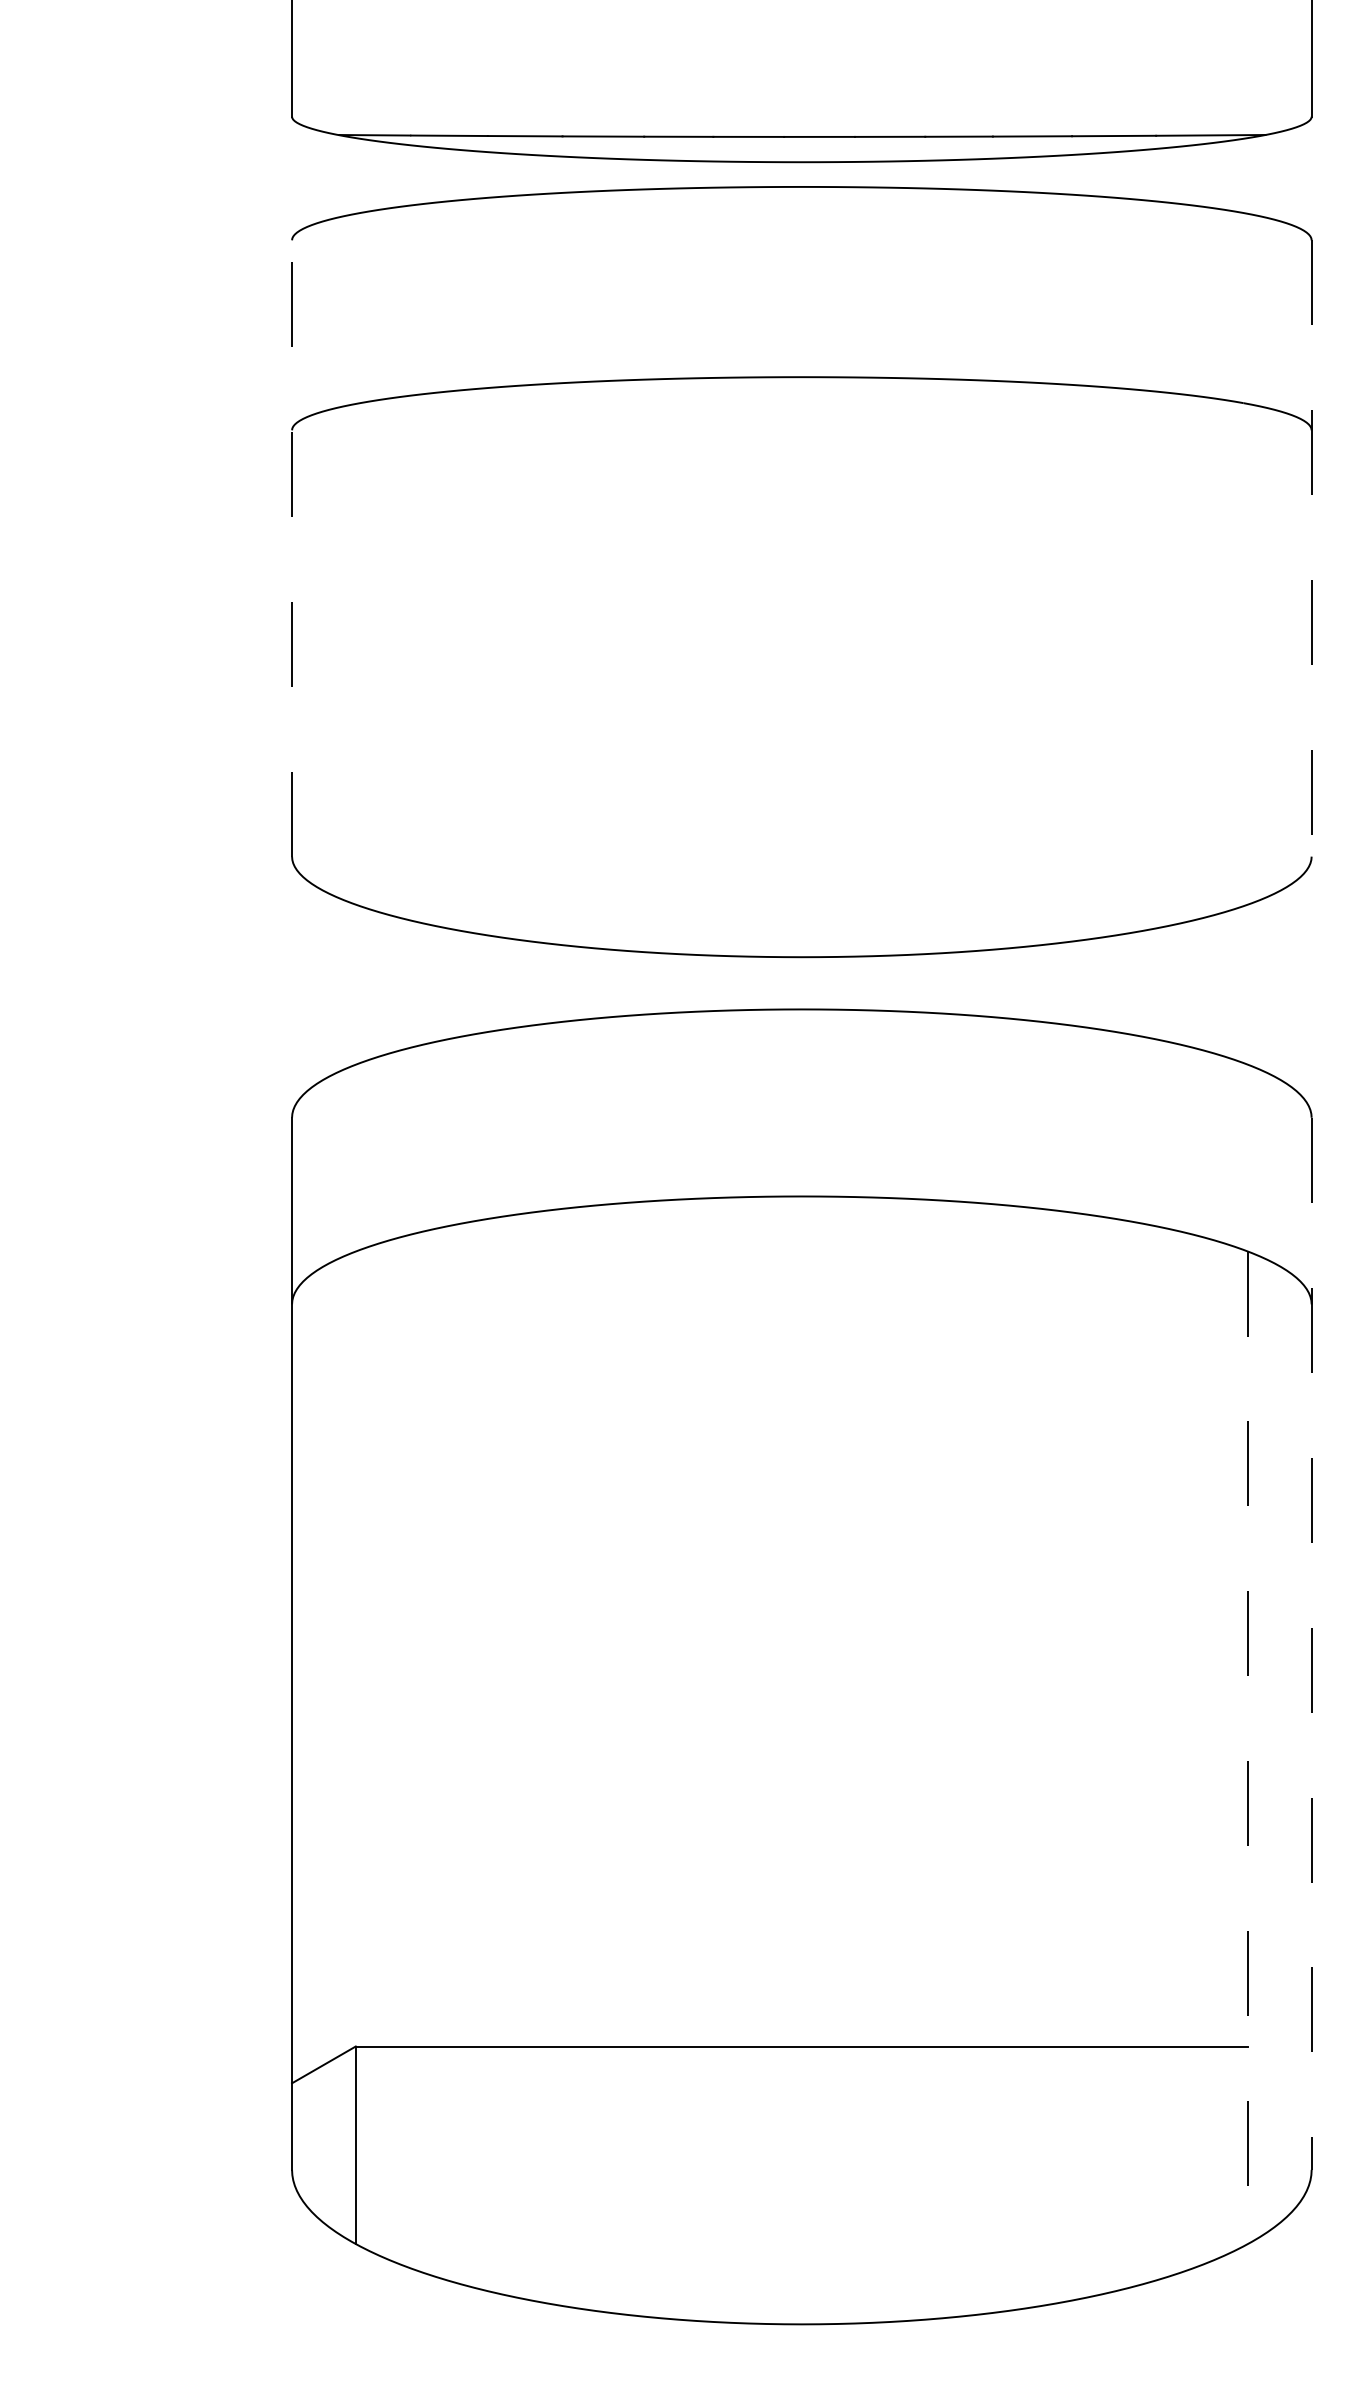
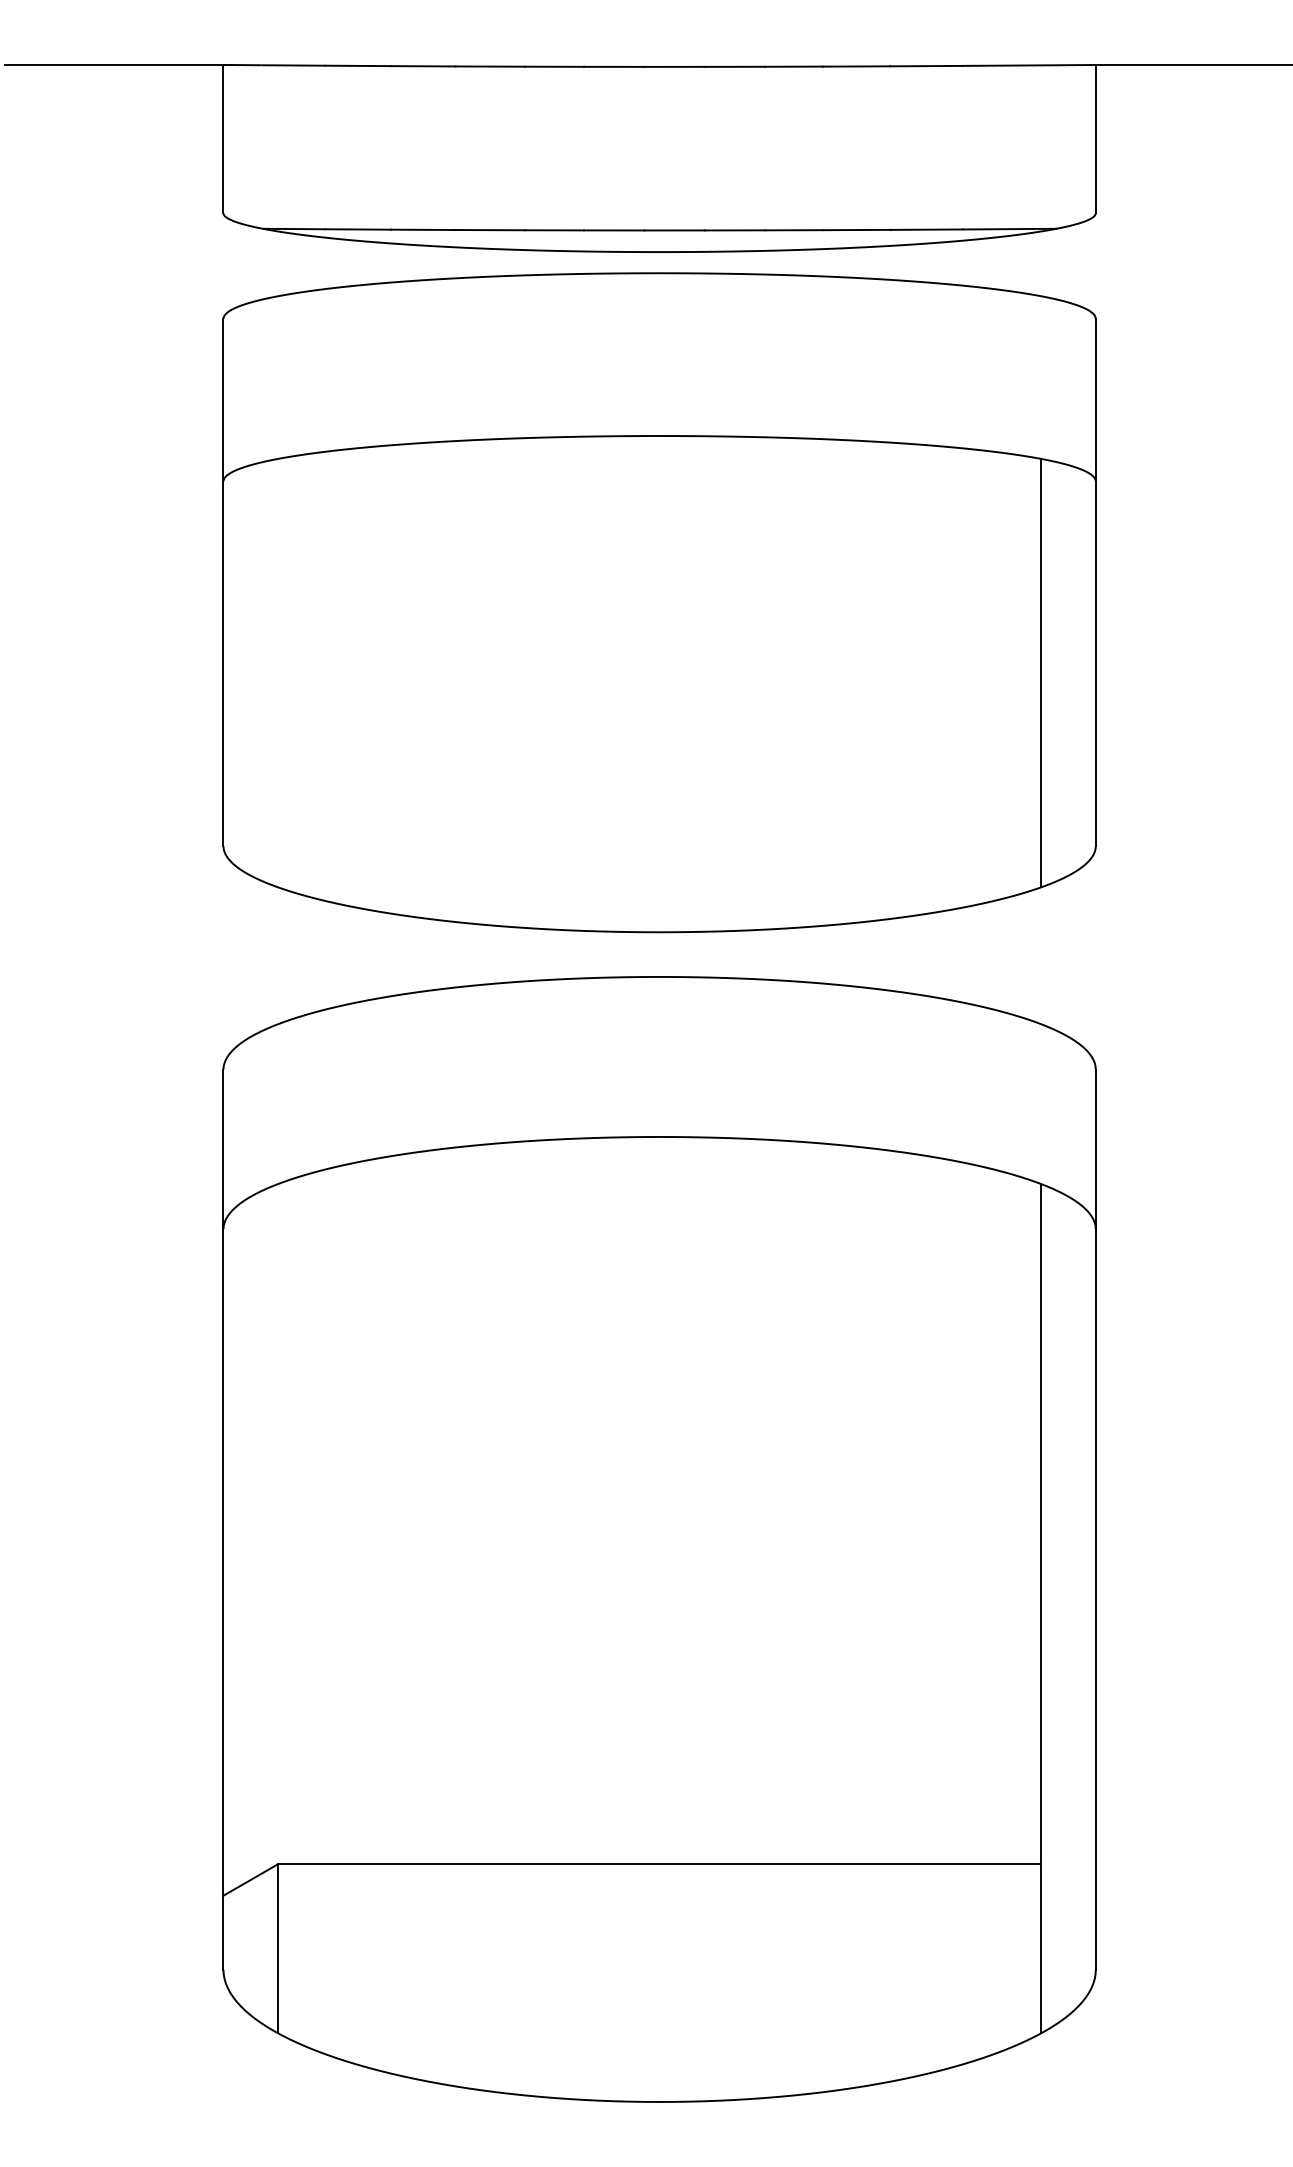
line: (292, 548) -> (223, 582), dashed -> solid
line: (1311, 548) -> (1095, 582), dashed -> solid
line: (1248, 653) -> (1041, 672), added
line: (1311, 1644) -> (1095, 1520), dashed -> solid
line: (1248, 1747) -> (1041, 1608), dashed -> solid

